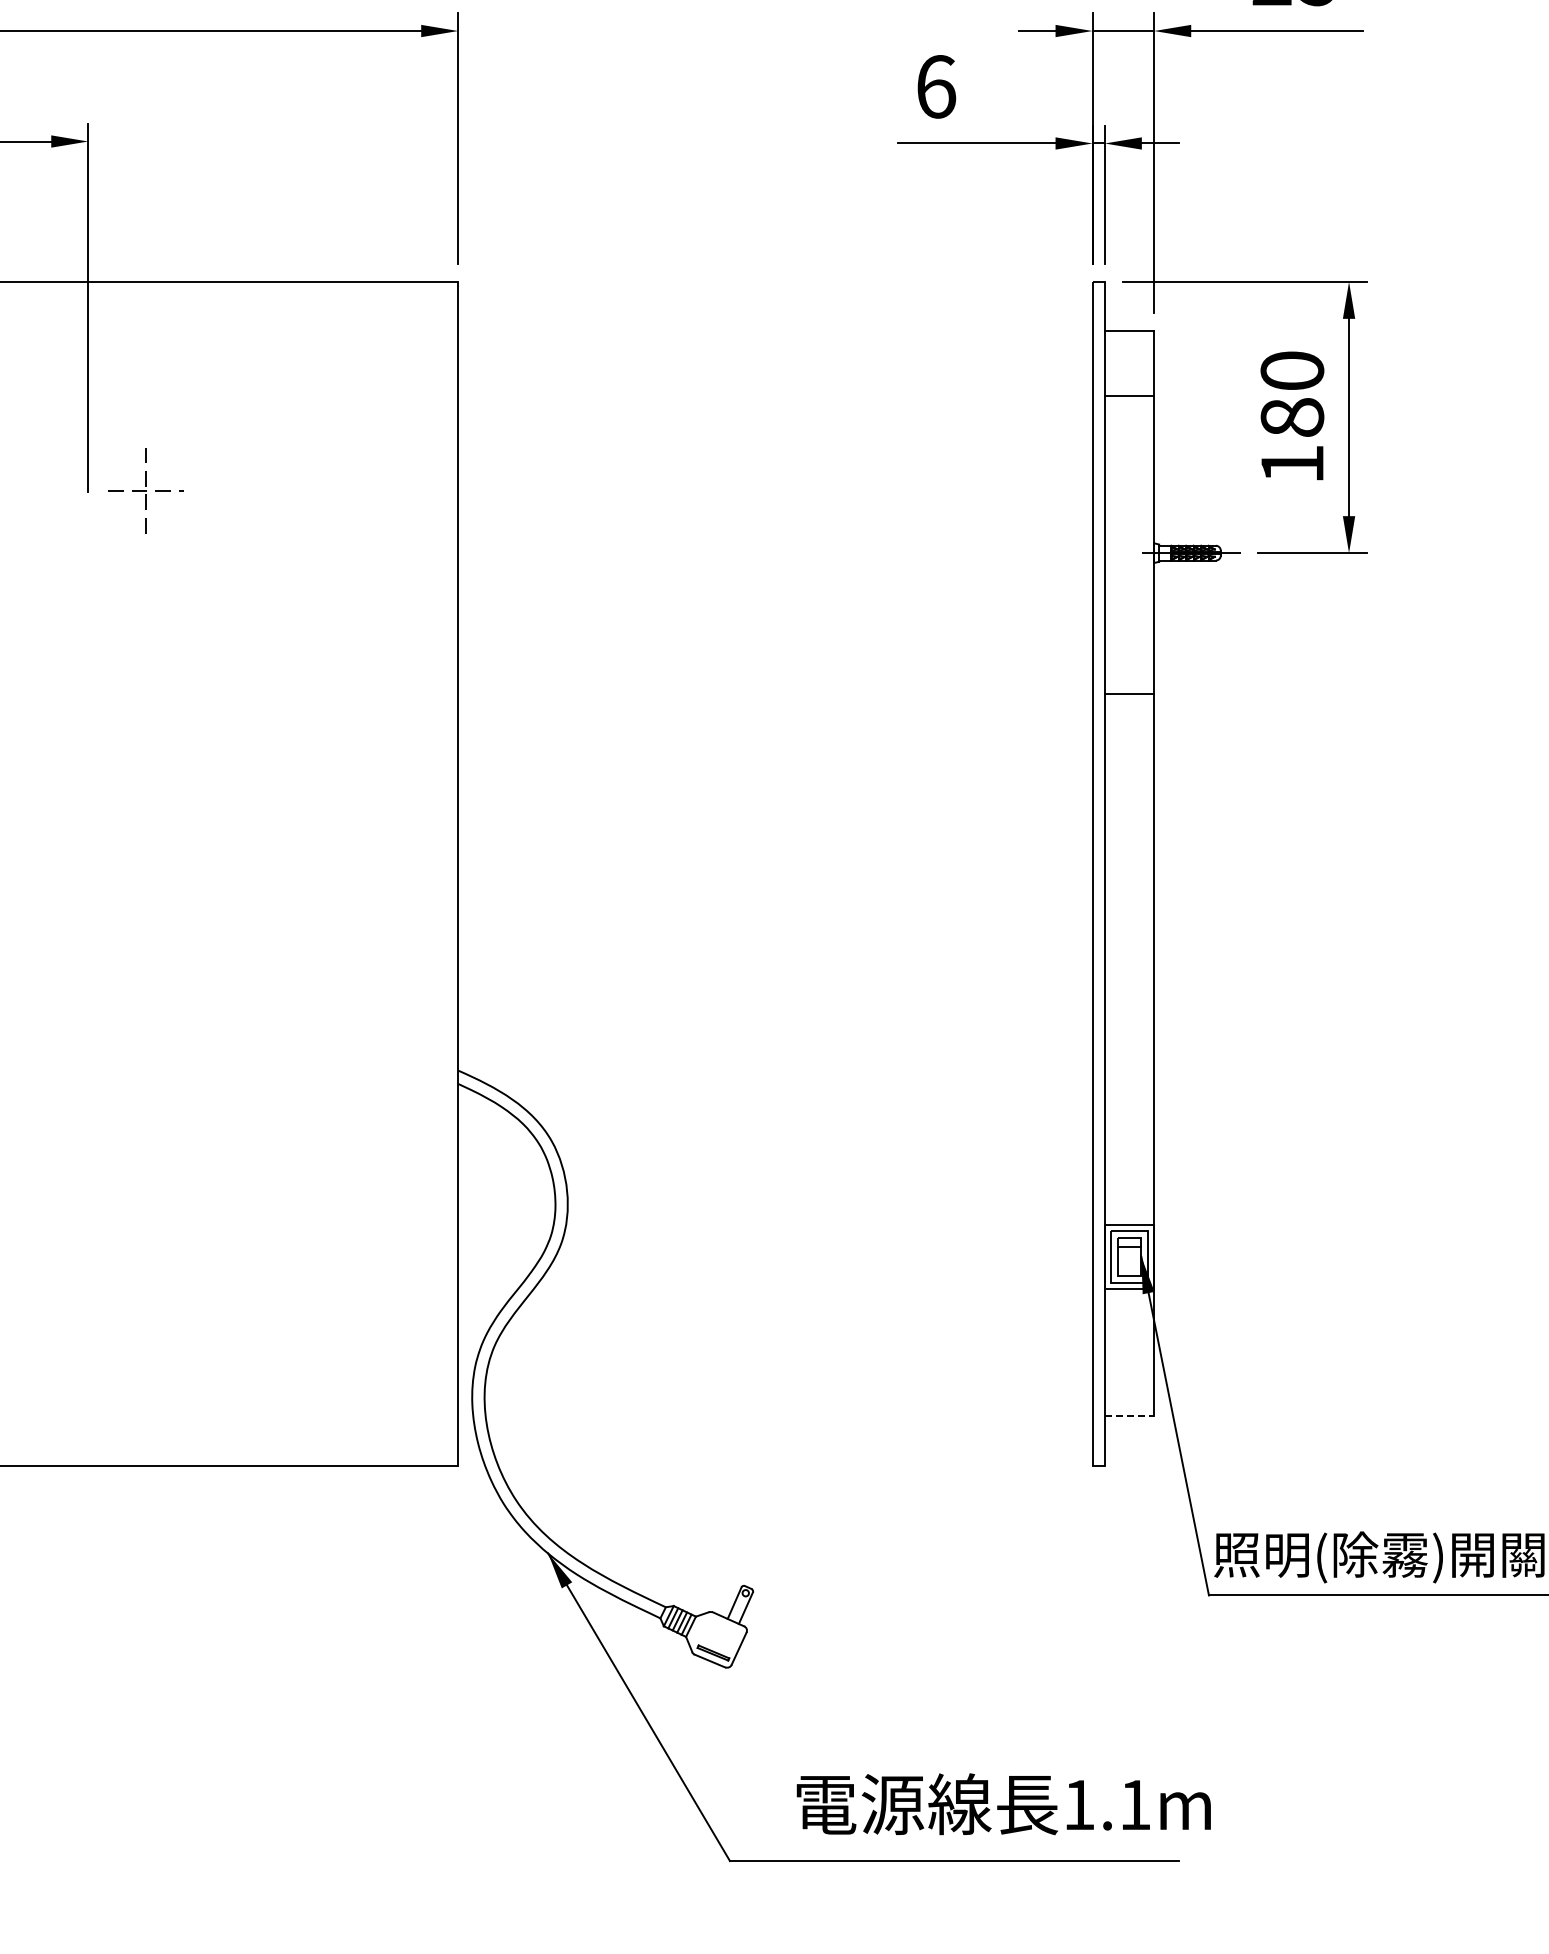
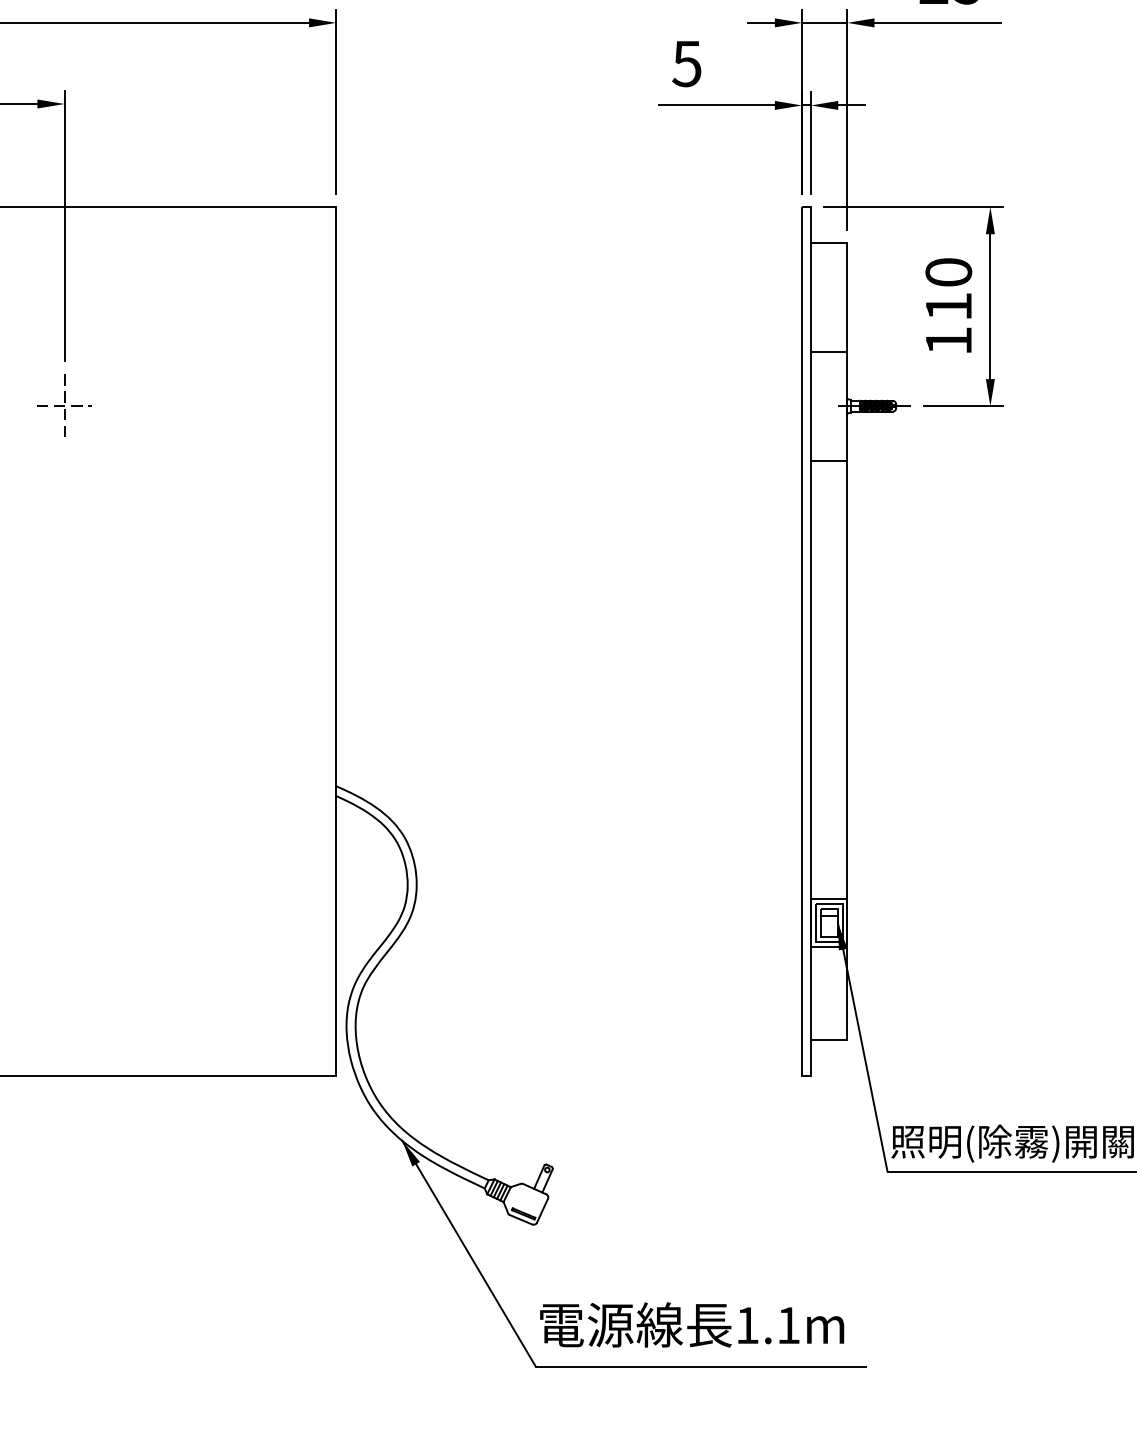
text: (935, 86) -> (686, 63), 6 -> 5
line: (1129, 396) -> (829, 352), moved
text: (1292, 417) -> (948, 306), 180 -> 110
part: (145, 490) -> (64, 405), moved
line: (1129, 694) -> (829, 460), moved
line: (1129, 1416) -> (829, 1040), dashed -> solid
text: (1003, 1804) -> (691, 1325), moved

